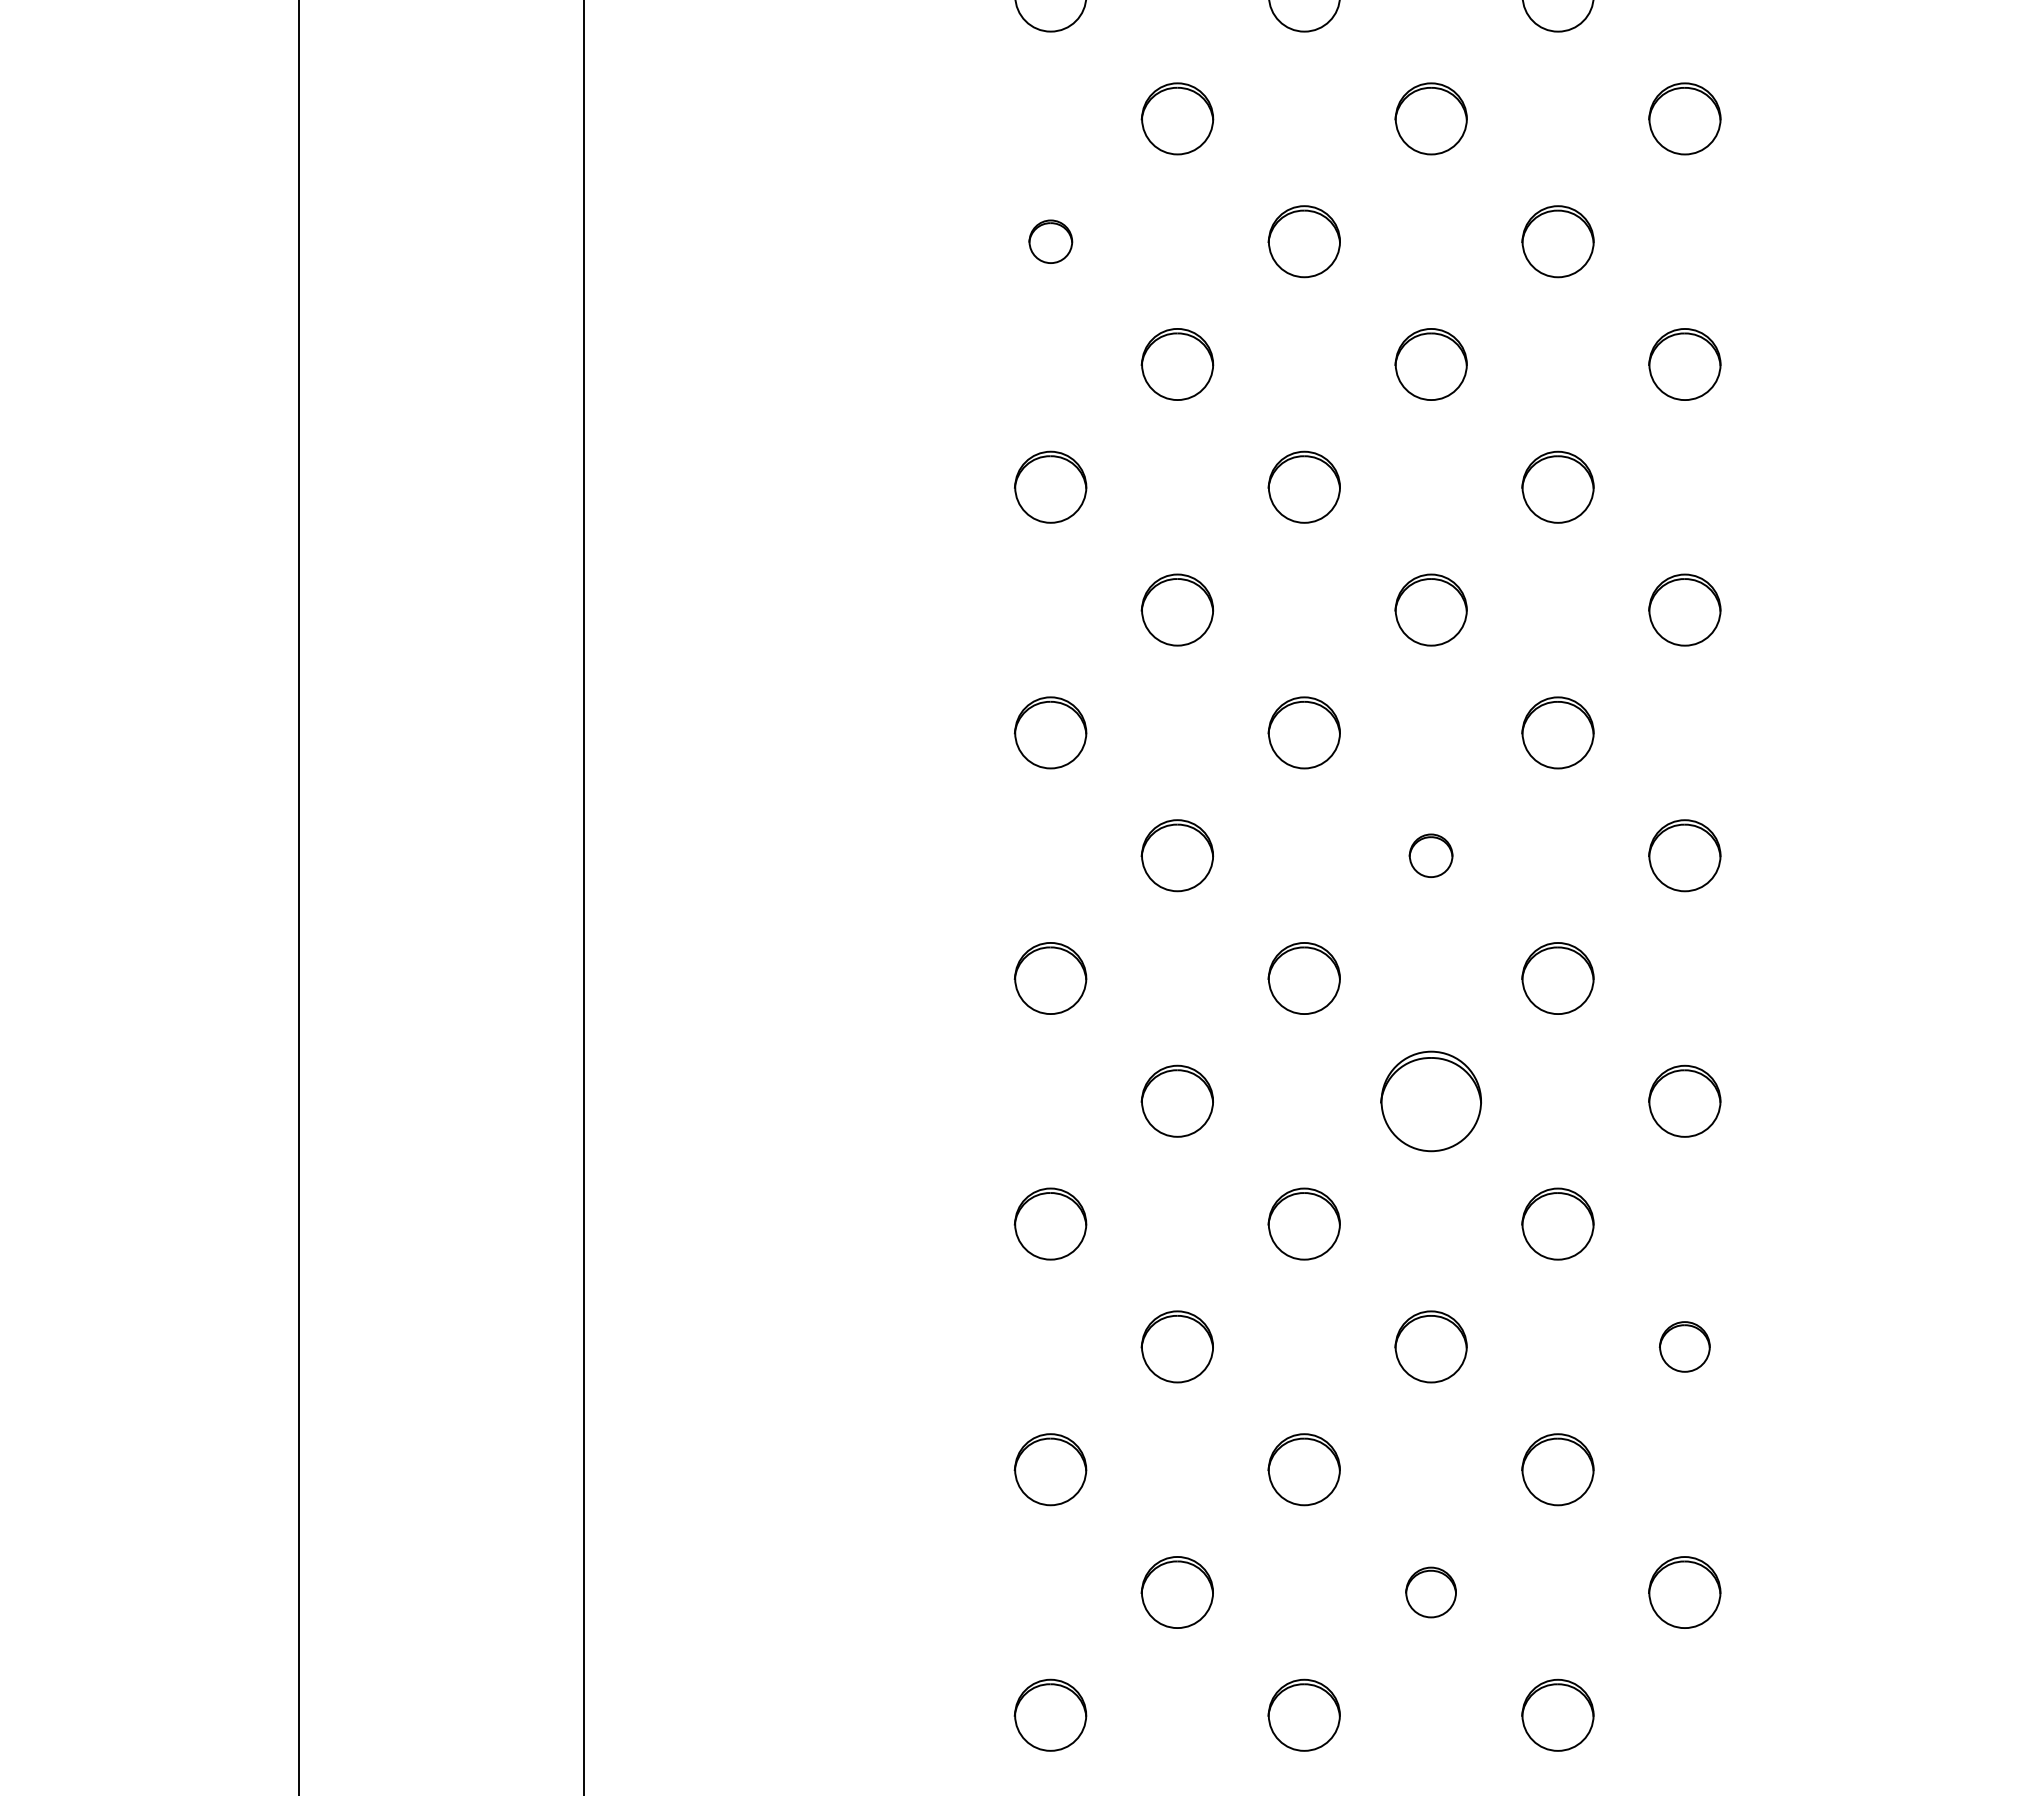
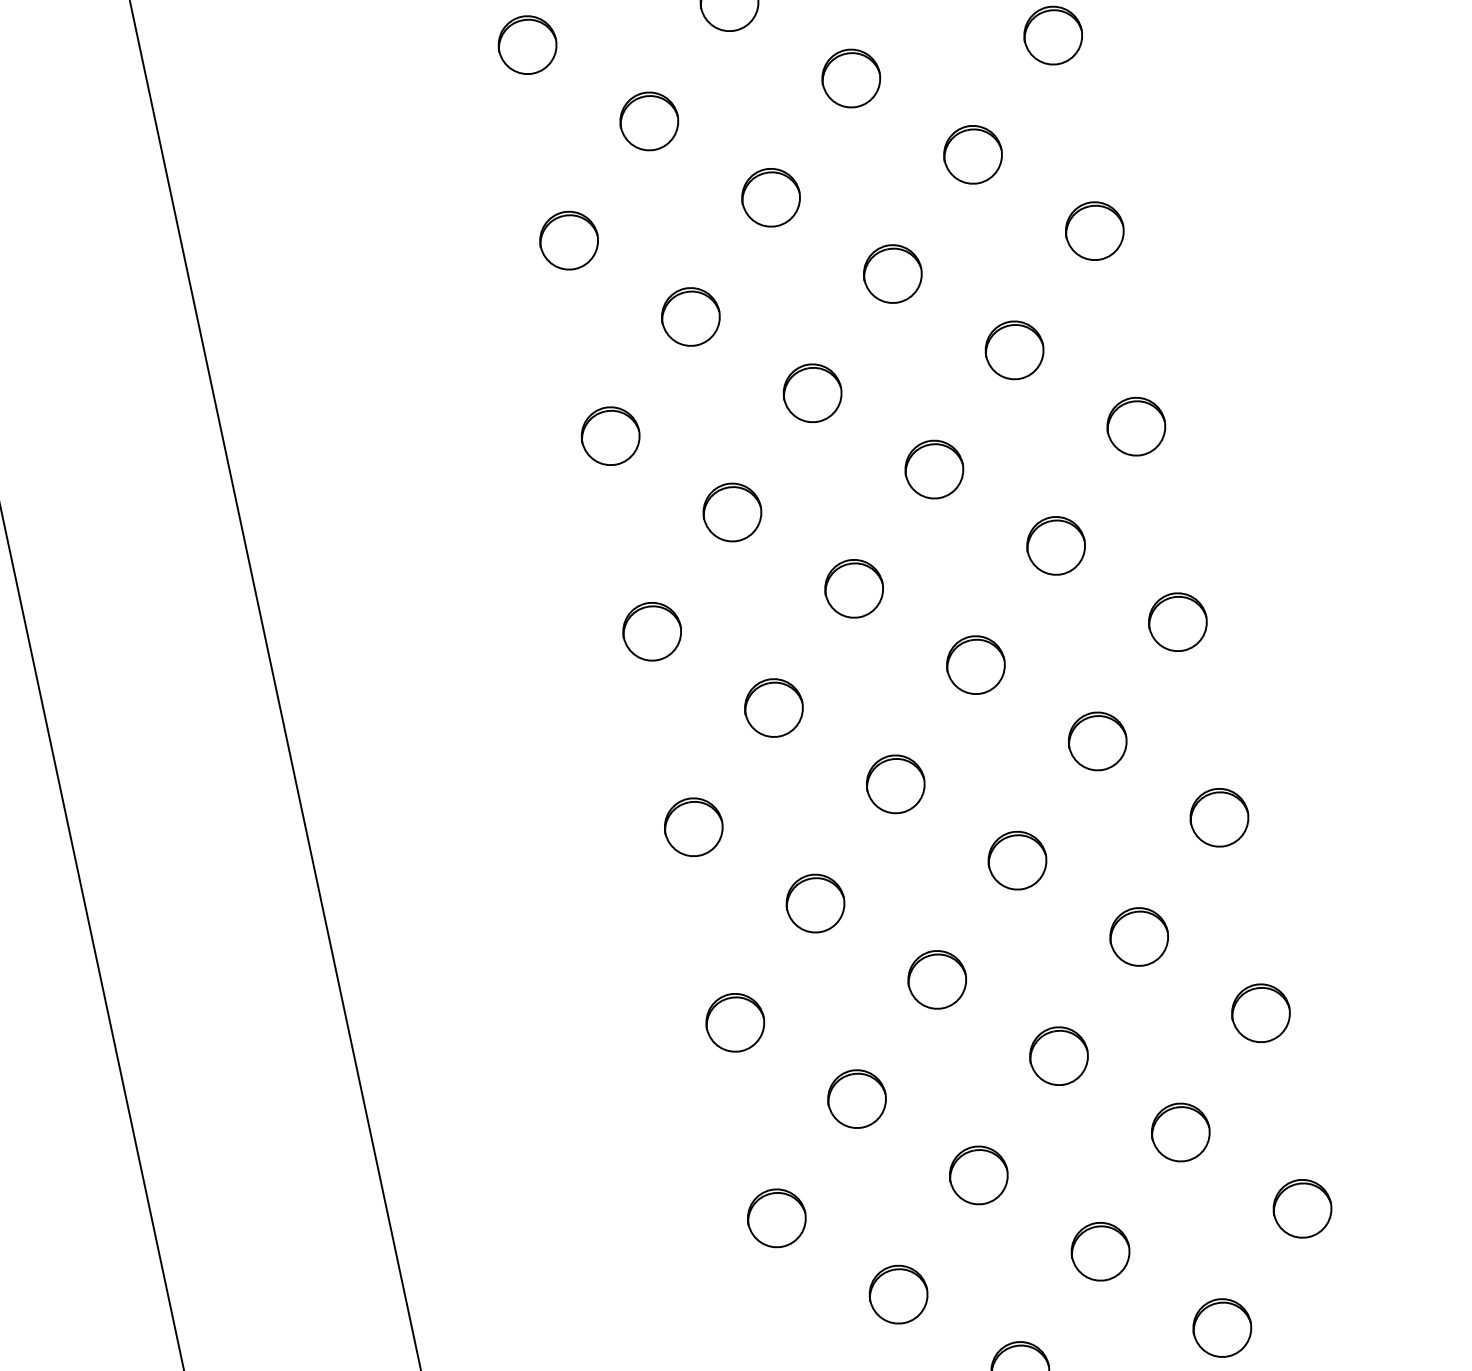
part: (1050, 241) -> (527, 45), size x1.67
part: (1430, 855) -> (933, 469), size x1.67
part: (1430, 1100) -> (975, 664), size x0.71
part: (1684, 1346) -> (1219, 817), size x1.43
part: (1430, 1592) -> (1058, 1056), size x1.43

